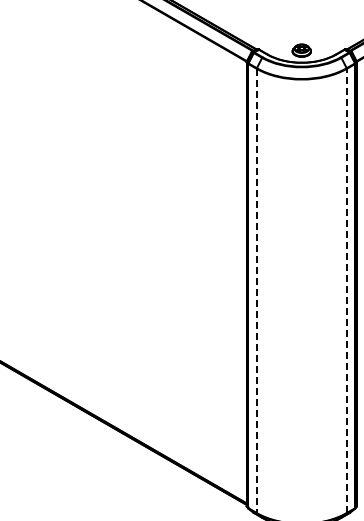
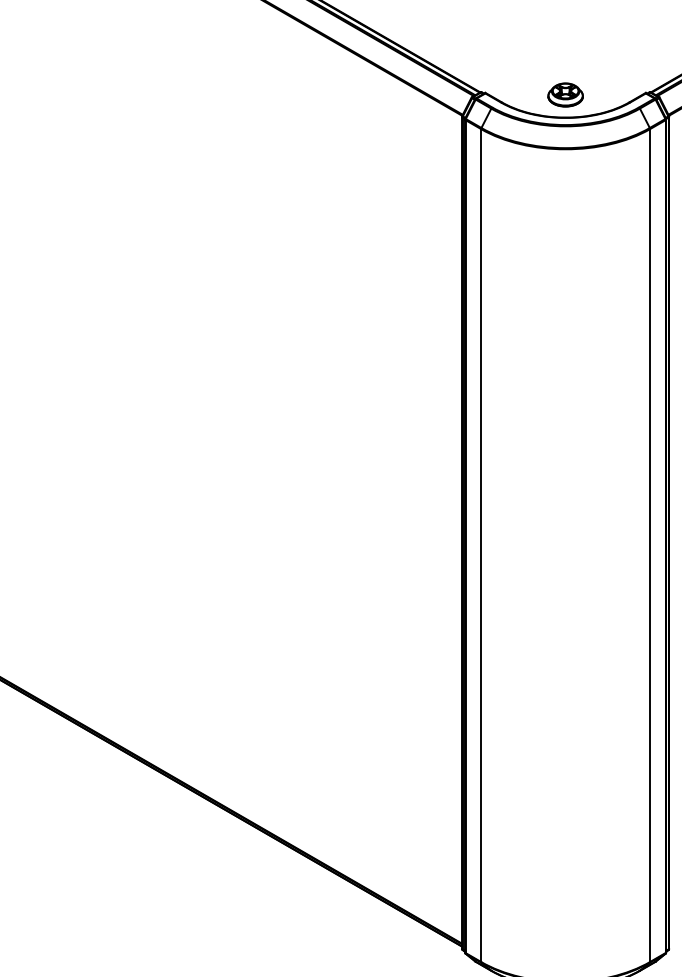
line: (346, 290) -> (649, 544), dashed -> solid
line: (256, 291) -> (480, 546), dashed -> solid

